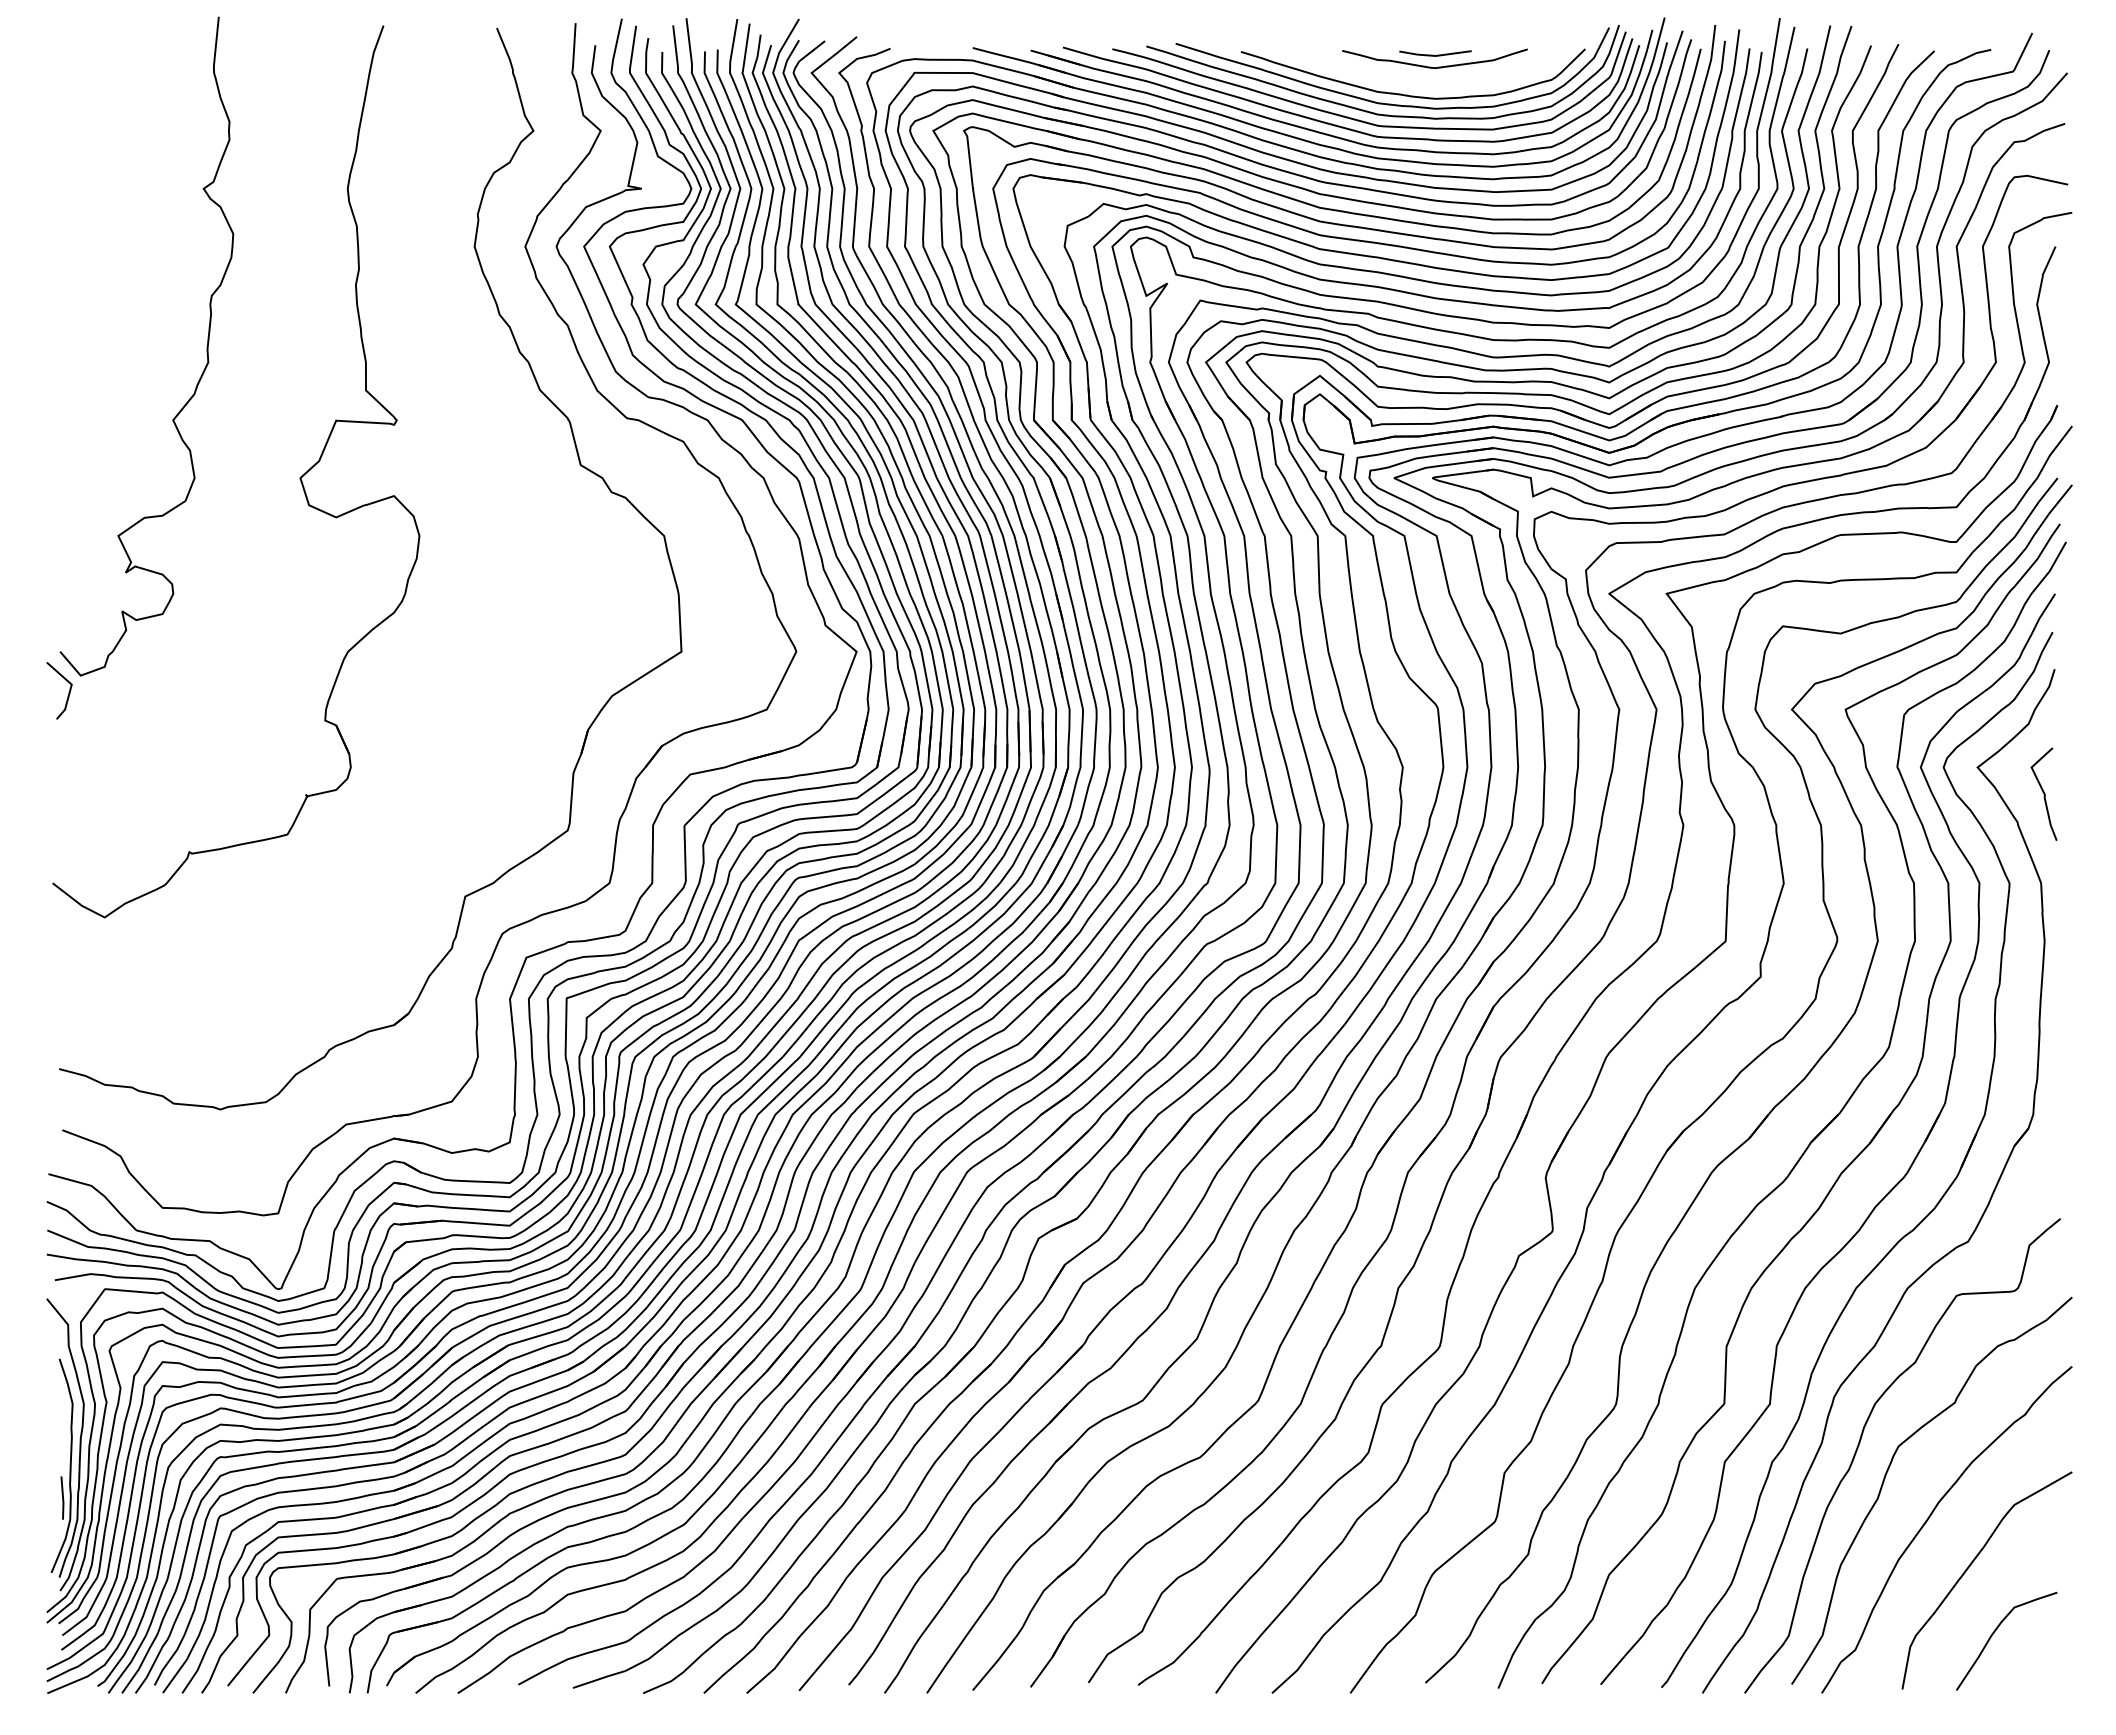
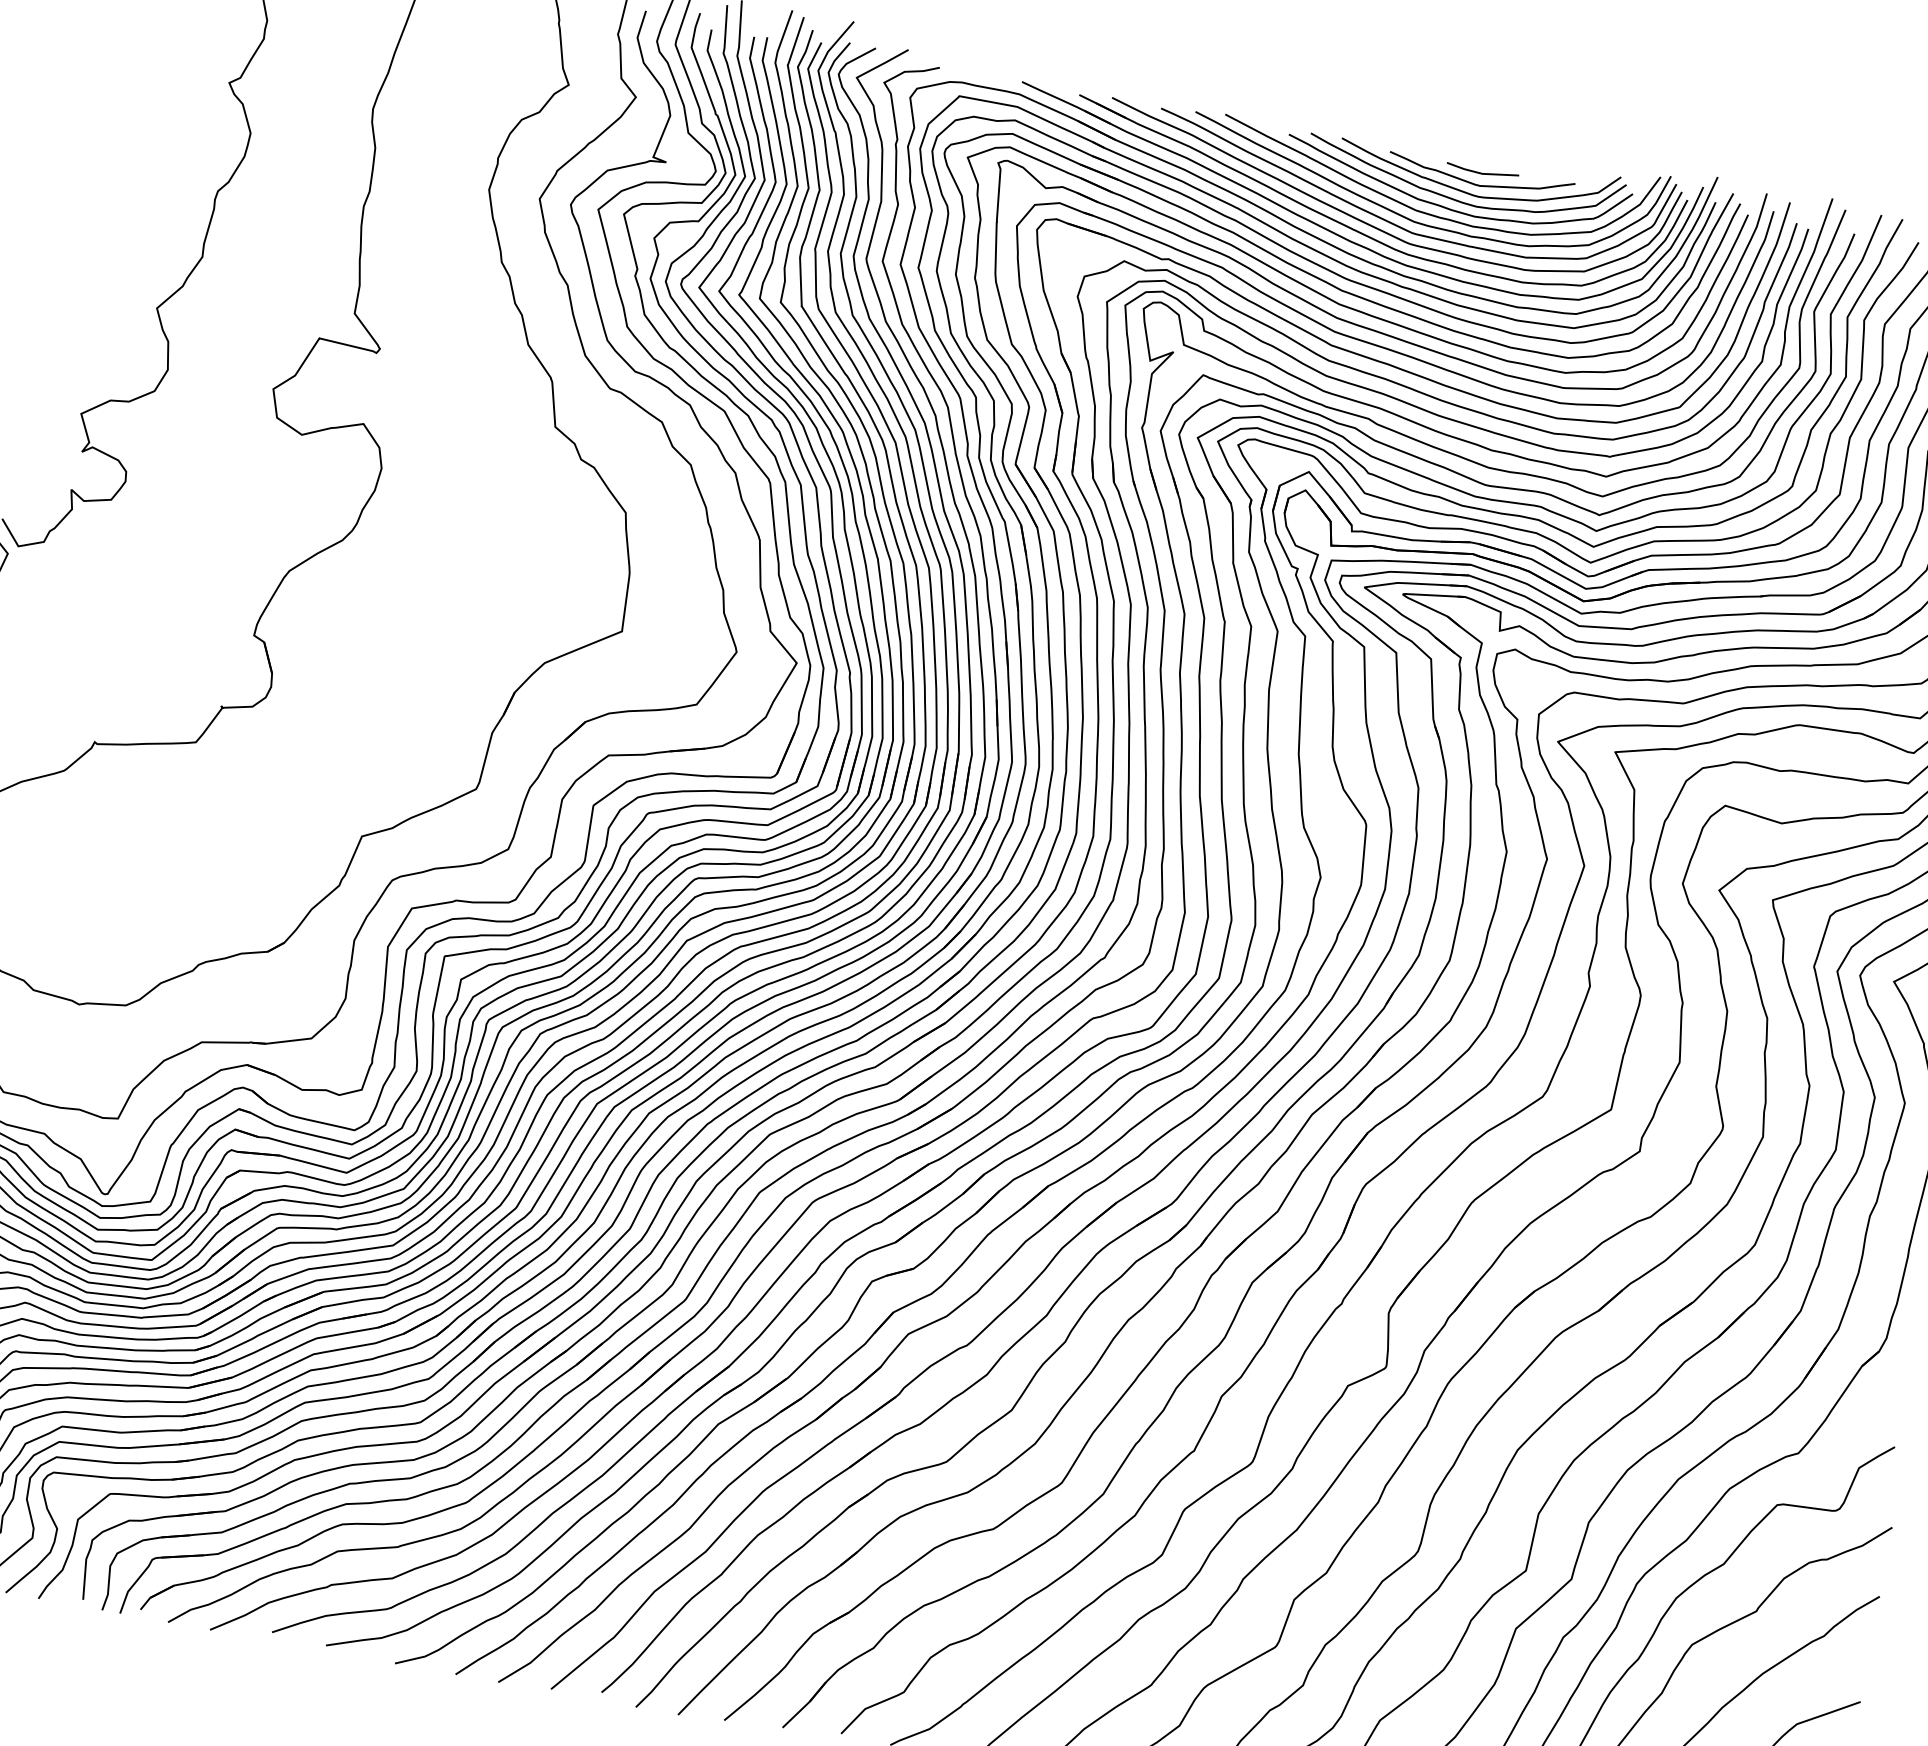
part: (1414, 74) -> (1457, 188), added

